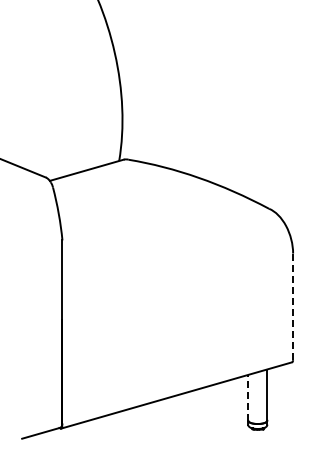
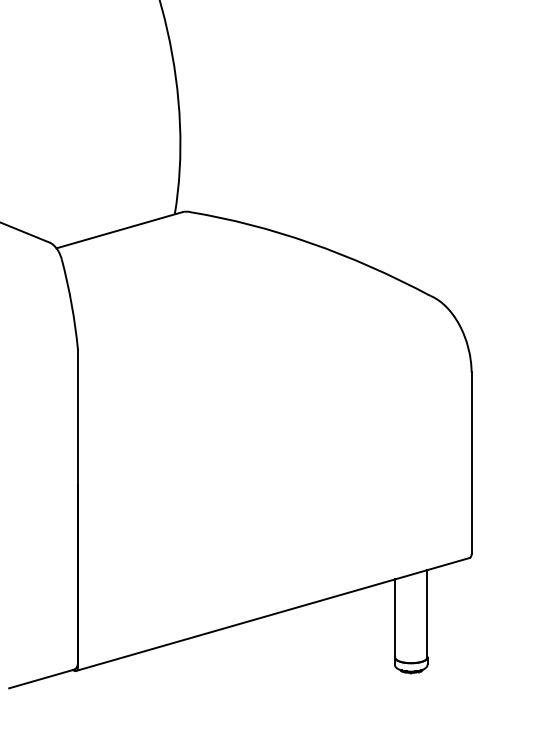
line: (293, 307) -> (472, 464), dashed -> solid
line: (248, 397) -> (395, 617), dashed -> solid

